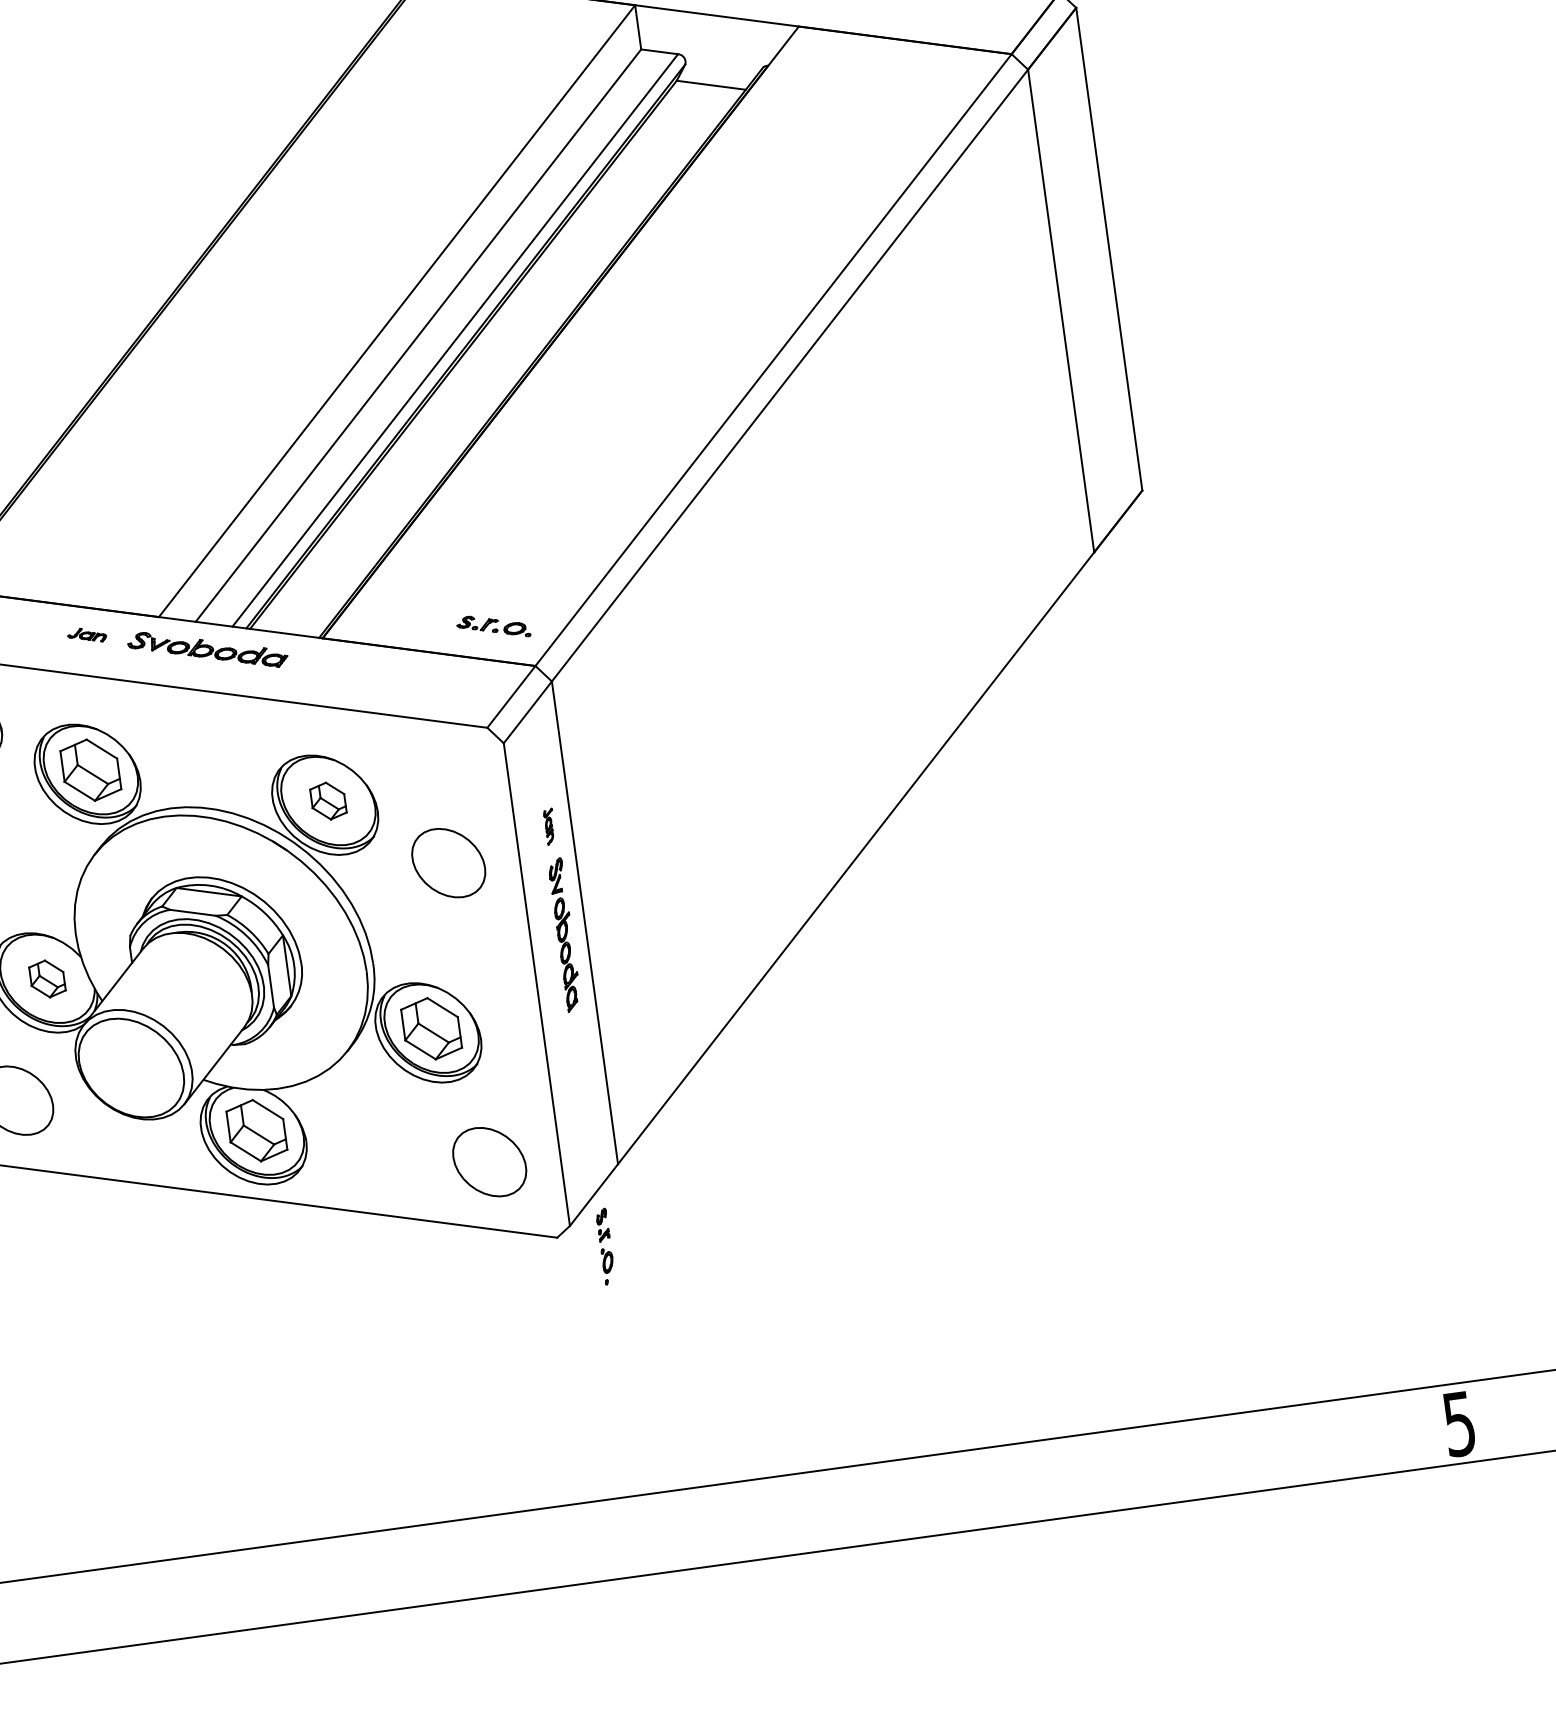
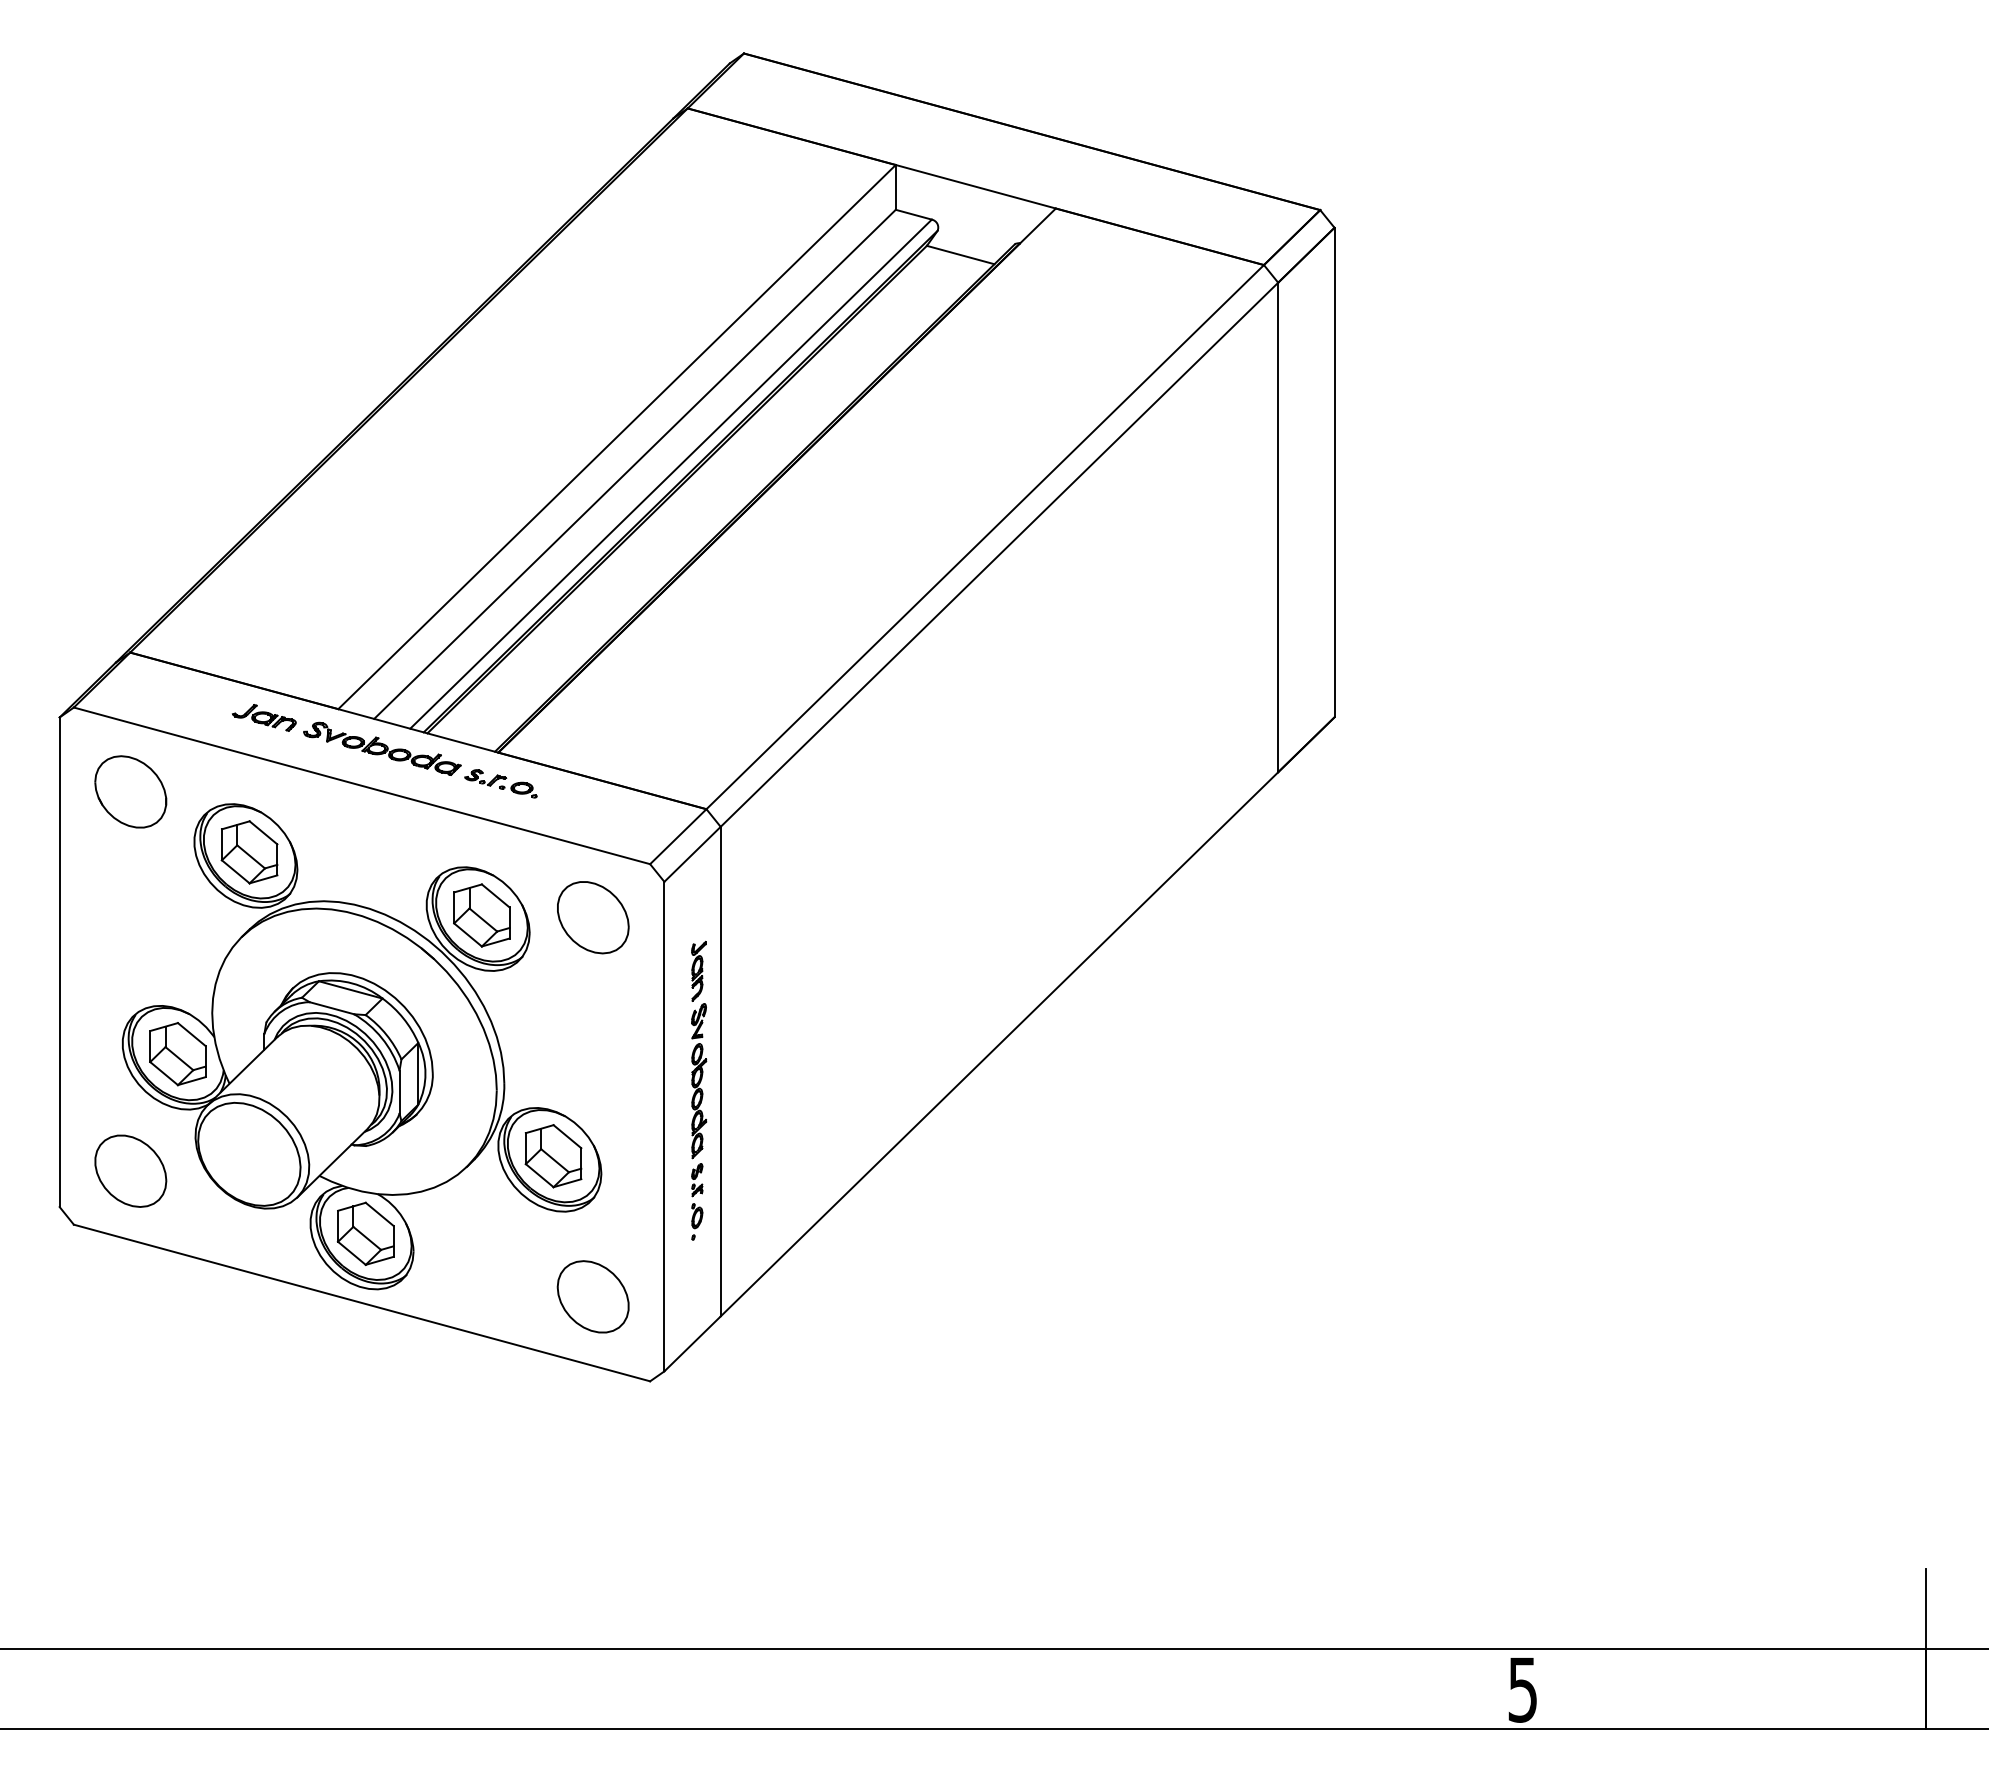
part: (492, 626) -> (500, 783), moved
part: (86, 635) -> (263, 717), size x1.67
part: (328, 801) -> (481, 915), size x1.67
part: (549, 826) -> (698, 970), size x1.67
part: (448, 862) -> (593, 917), moved
part: (47, 979) -> (177, 1054), size x1.67
part: (605, 1246) -> (697, 1201), moved

